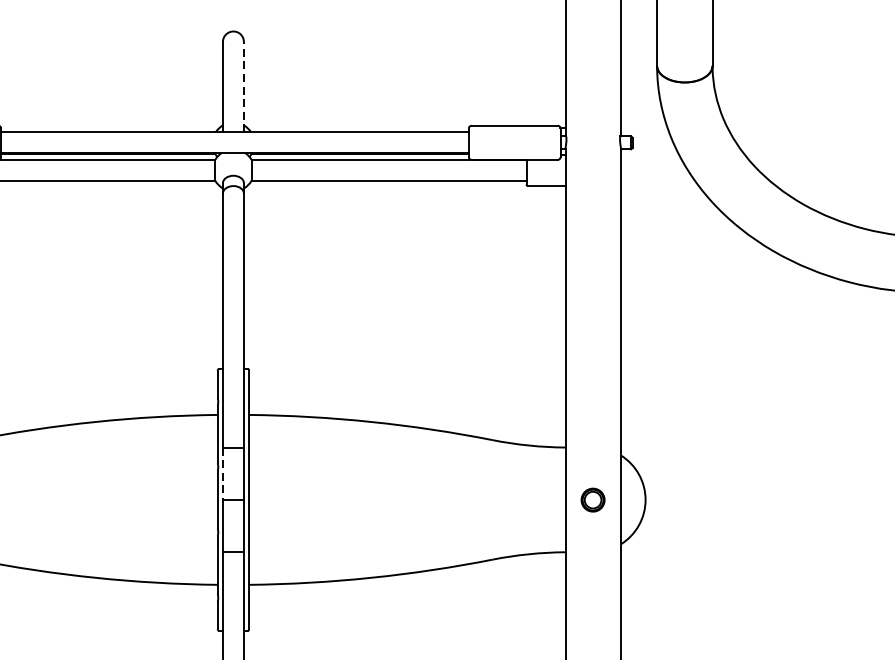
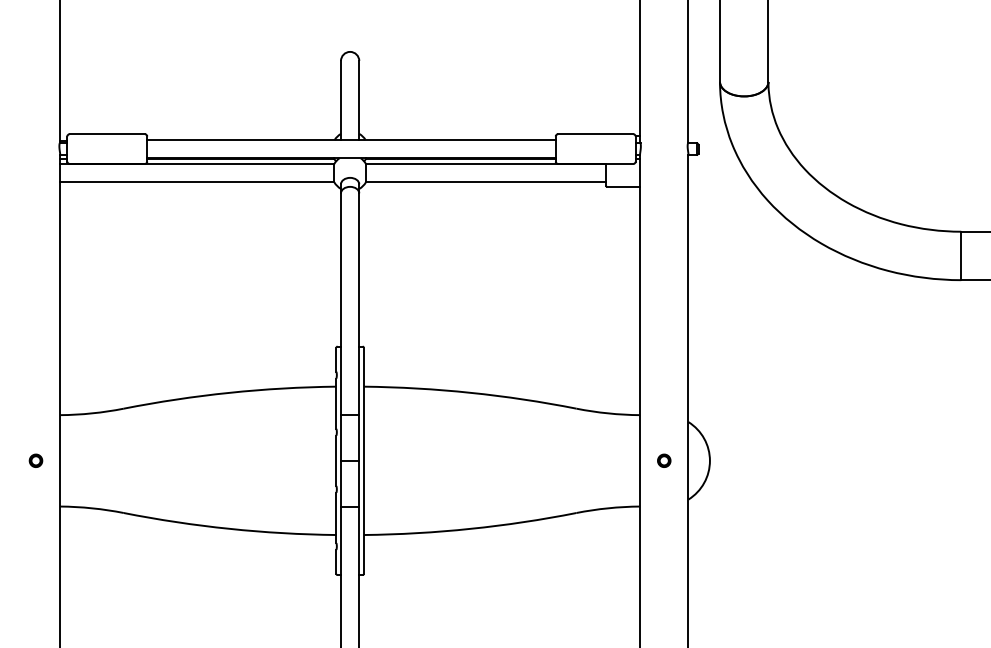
line: (244, 87) -> (359, 100), dashed -> solid
line: (223, 474) -> (341, 438), dashed -> solid
part: (593, 499) -> (664, 460), size x0.62

